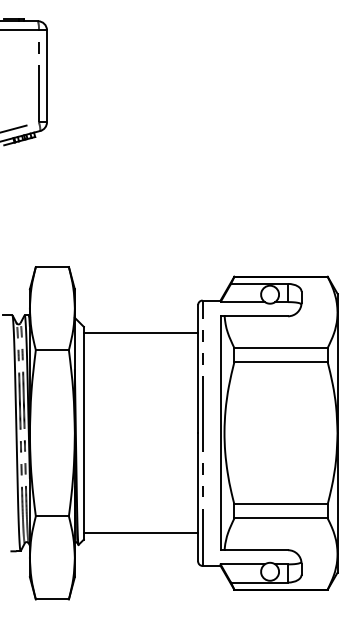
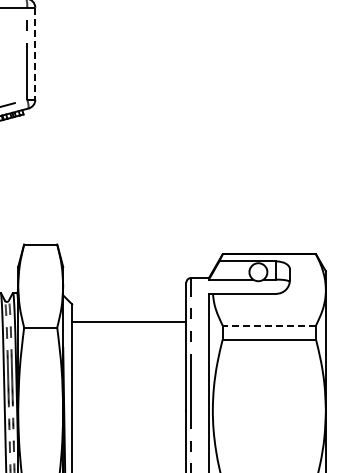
line: (46, 76) -> (34, 54), solid -> dashed
line: (140, 333) -> (128, 322), moved
line: (281, 348) -> (269, 326), solid -> dashed

